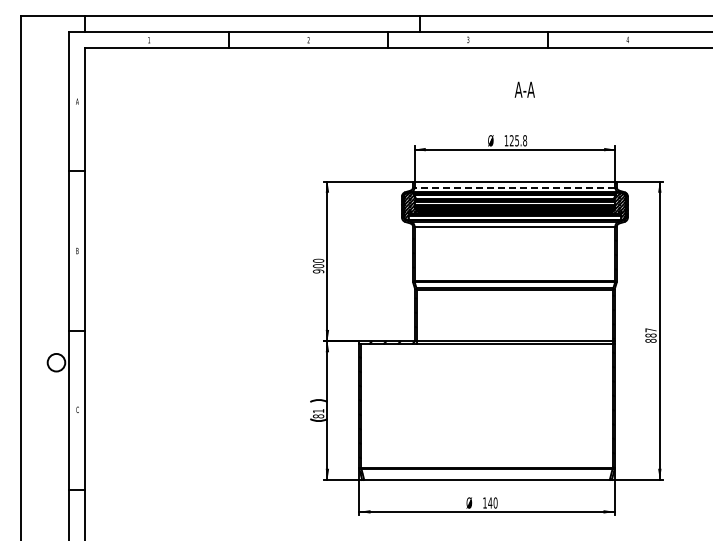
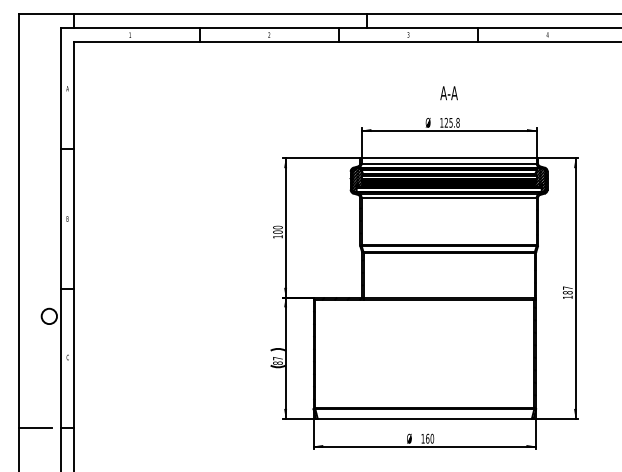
text: (524, 89) -> (448, 92), moved
line: (514, 187) -> (448, 163), dashed -> solid
text: (318, 271) -> (277, 236), 900 -> 100
text: (650, 340) -> (567, 297), 887 -> 187
text: (318, 410) -> (277, 358), 81 -> 87
line: (40, 490) -> (35, 427), added
text: (490, 502) -> (427, 438), 140 -> 160

